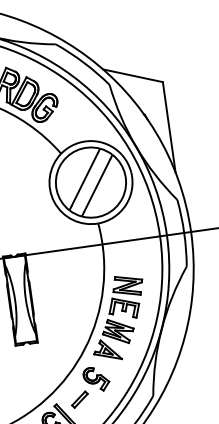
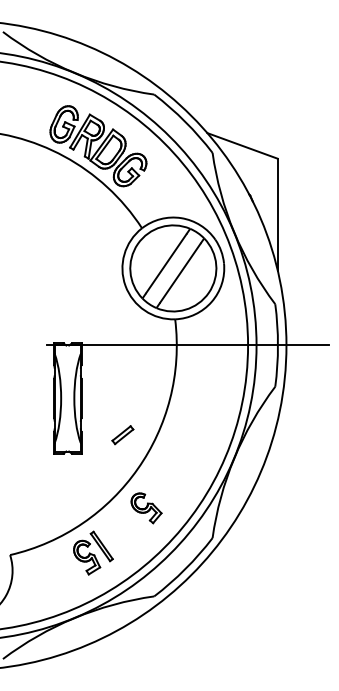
part: (117, 318) -> (182, 437), removed
part: (79, 400) -> (122, 435), moved

